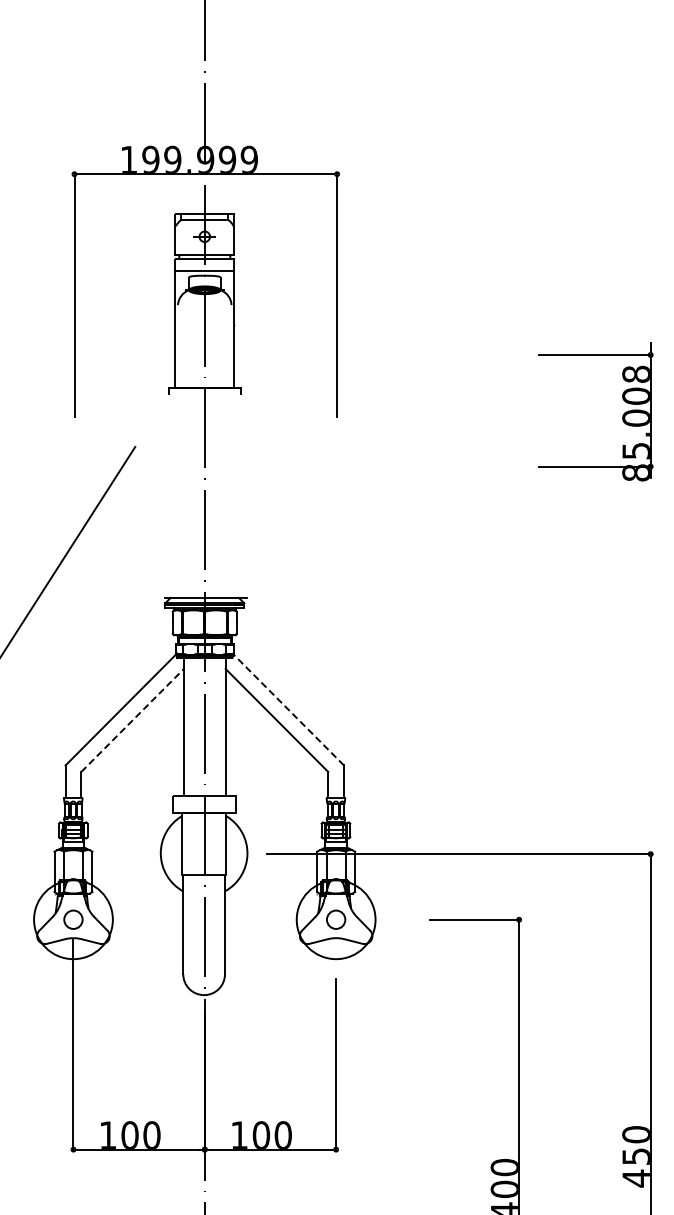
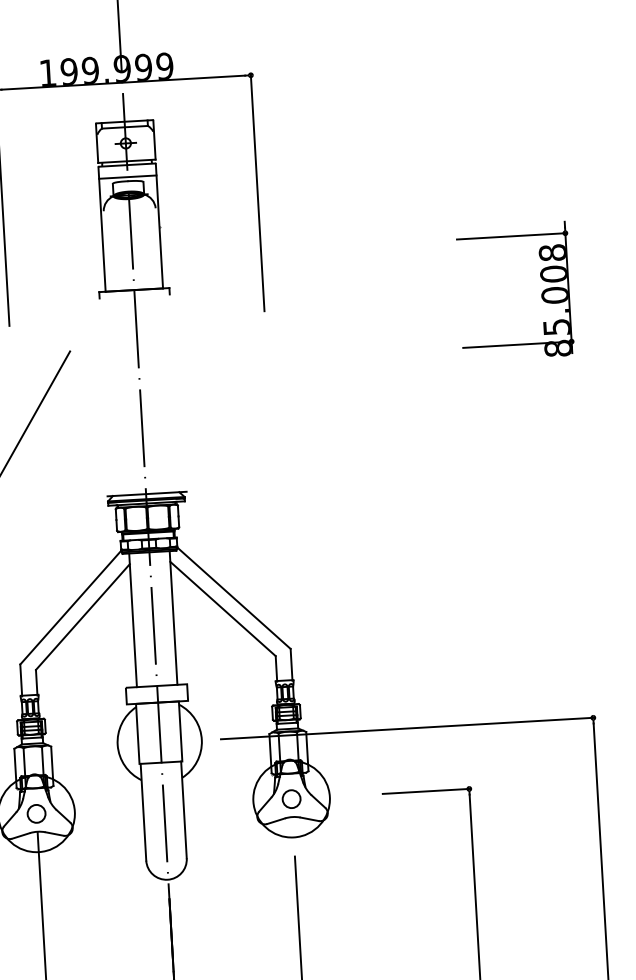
line: (287, 709) -> (232, 597), dashed -> solid
line: (132, 720) -> (82, 617), dashed -> solid

